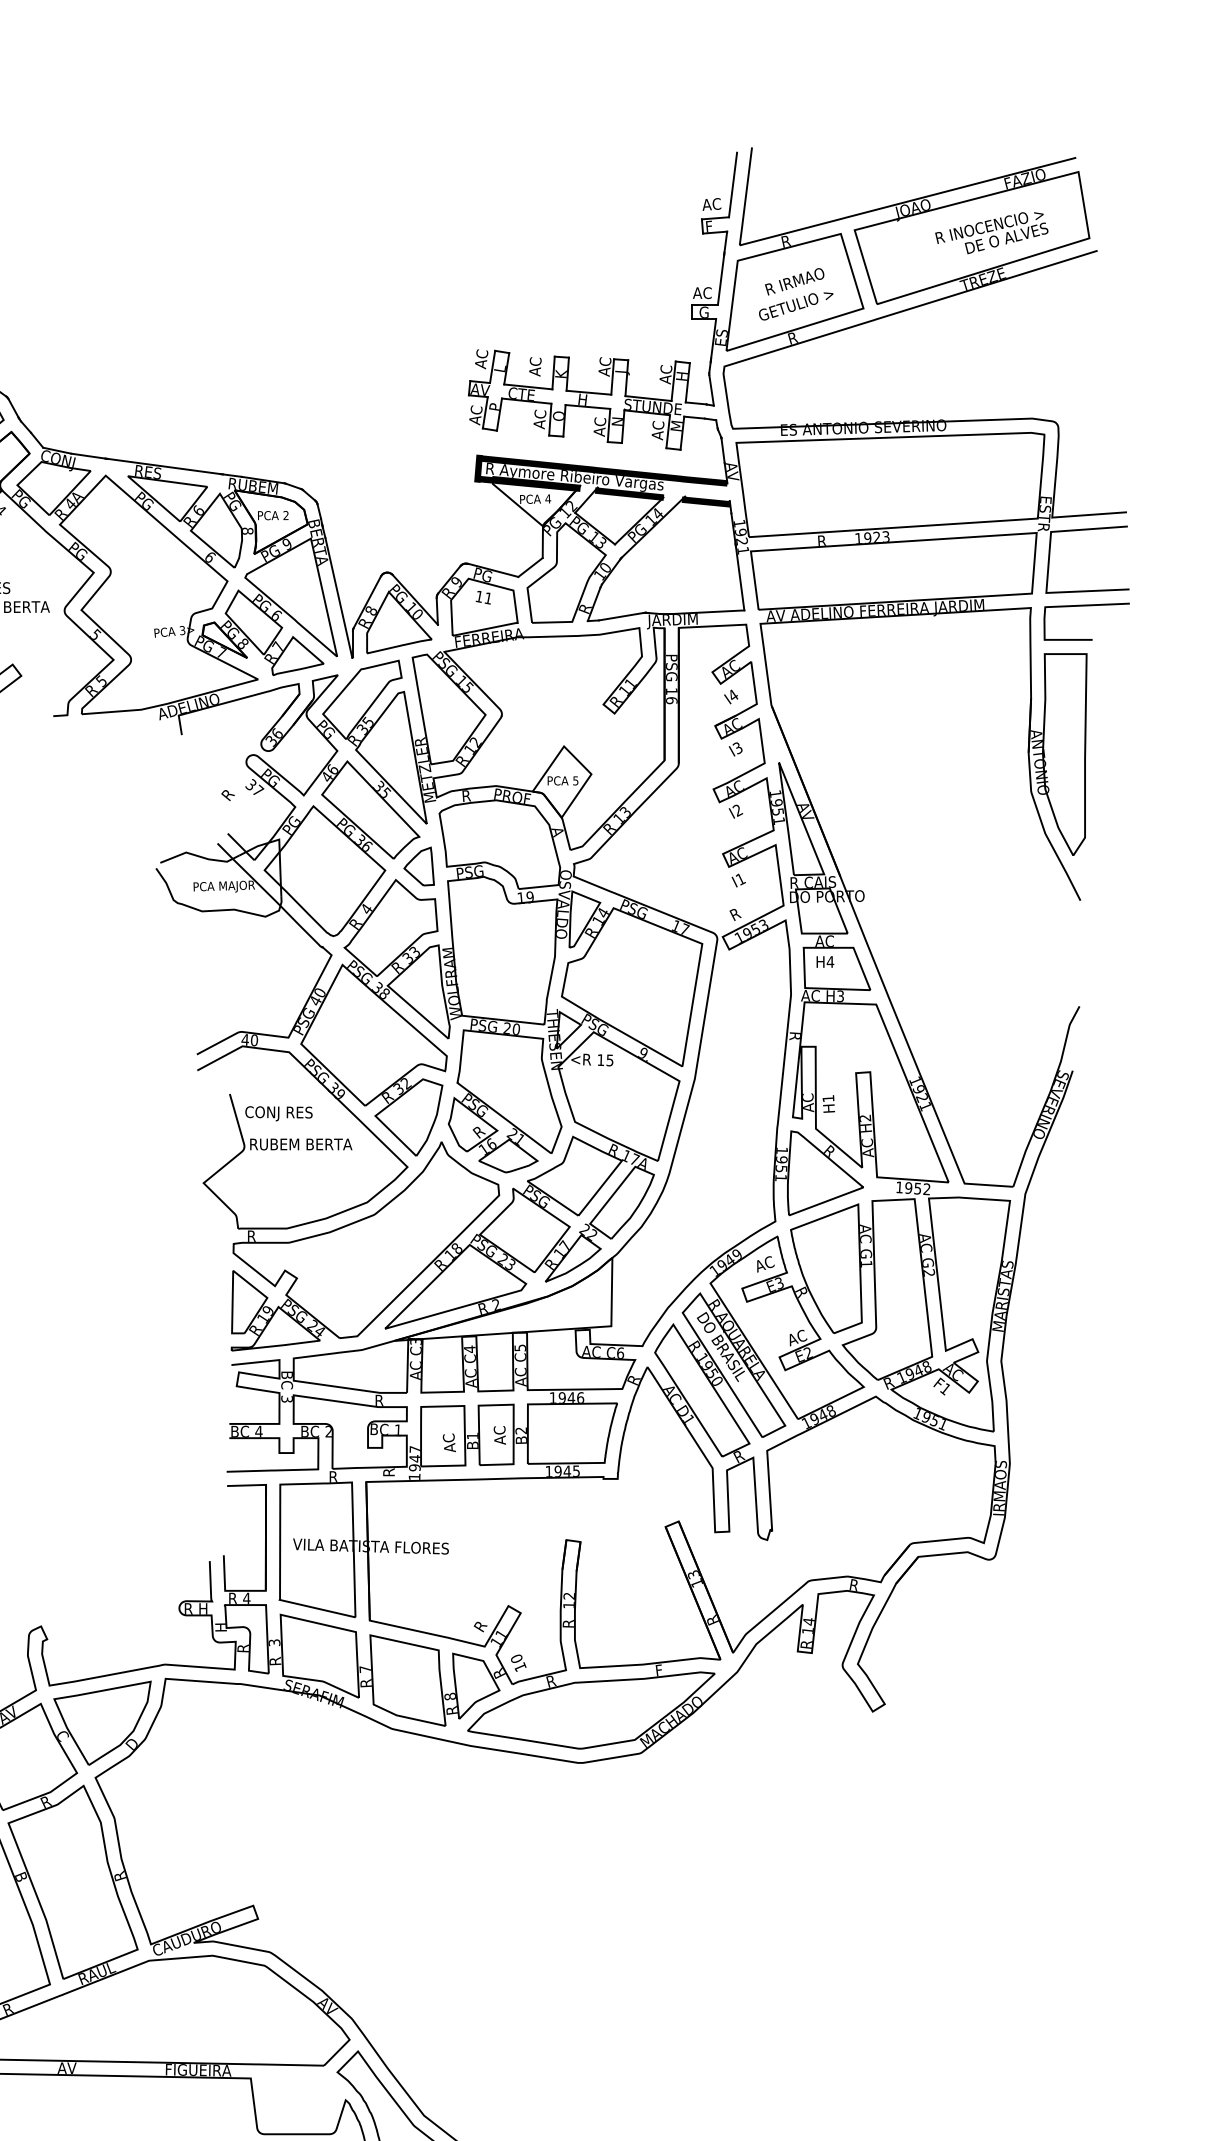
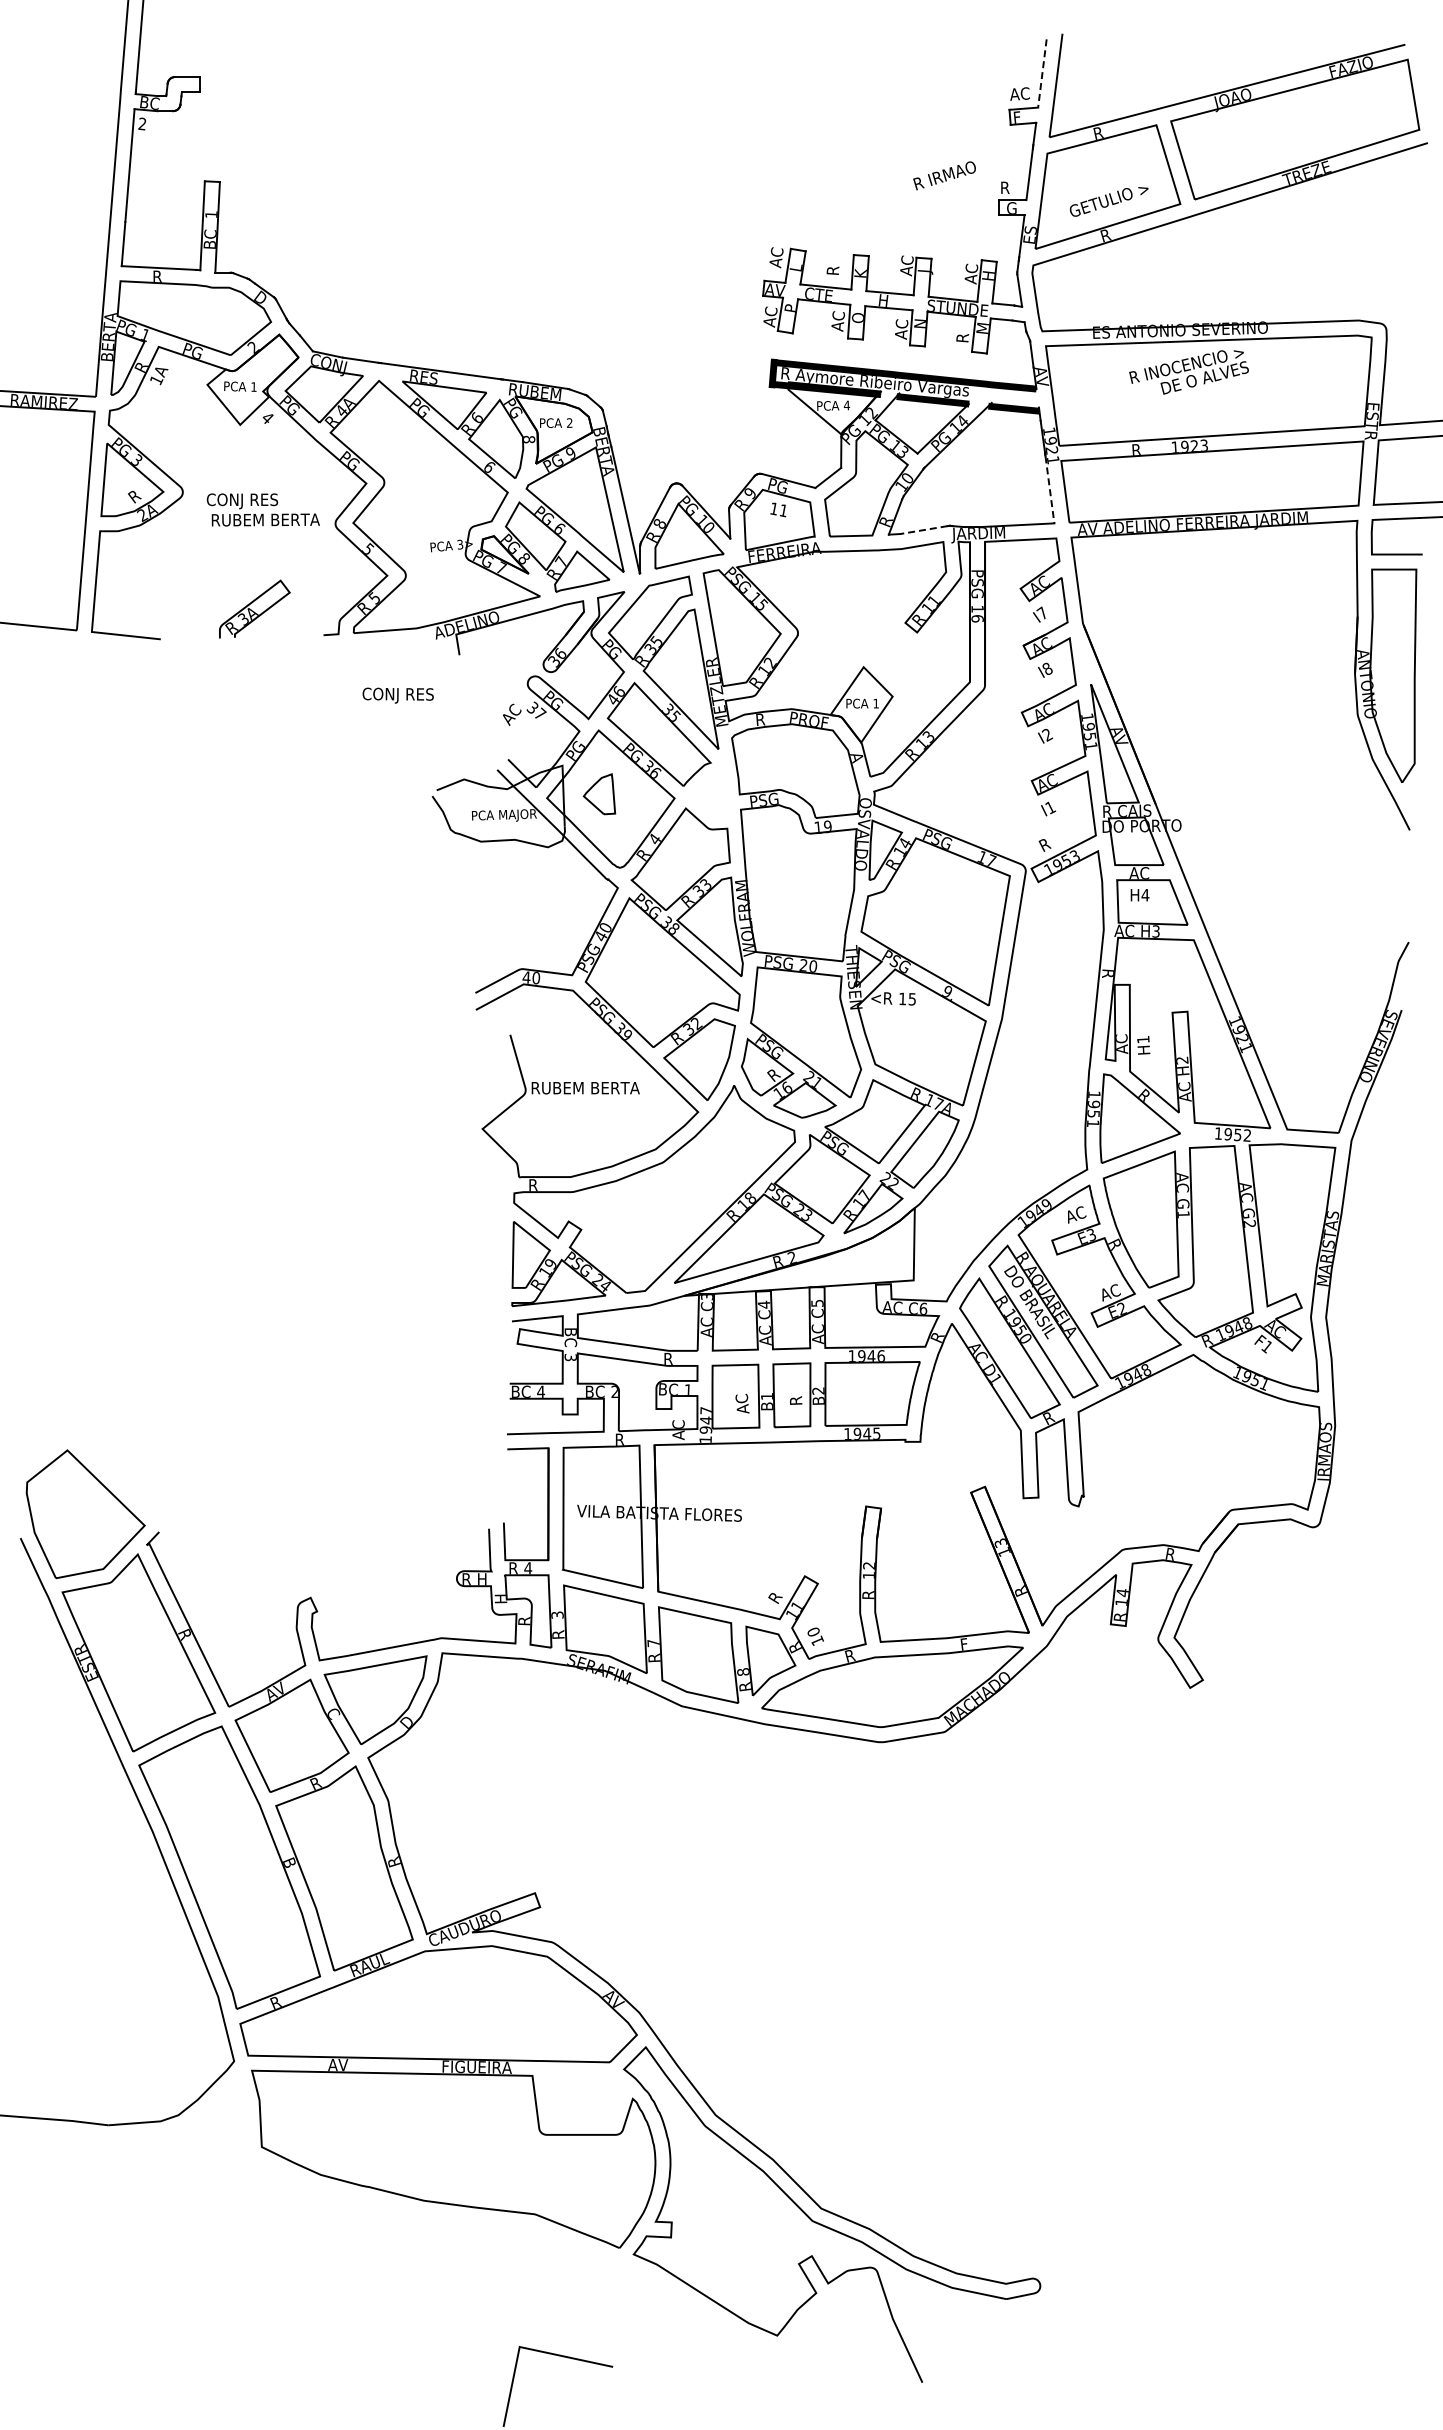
line: (733, 185) -> (1042, 73), solid -> dashed
text: (991, 233) -> (1188, 372), moved
text: (794, 281) -> (944, 175), moved
text: (701, 292) -> (1009, 187), AC -> R
text: (535, 366) -> (833, 265), AC -> R
text: (657, 430) -> (962, 333), AC -> R
line: (739, 578) -> (1049, 489), solid -> dashed
line: (621, 617) -> (924, 530), solid -> dashed
text: (732, 694) -> (1041, 612), I4 -> I7
text: (737, 747) -> (1047, 668), I3 -> I8
text: (575, 780) -> (875, 703), 5 -> 1
text: (231, 791) -> (511, 714), R -> AC
part: (419, 866) -> (599, 794), moved
text: (278, 1113) -> (397, 695), moved
text: (499, 1435) -> (795, 1395), AC -> R
text: (388, 1468) -> (678, 1430), R -> AC

